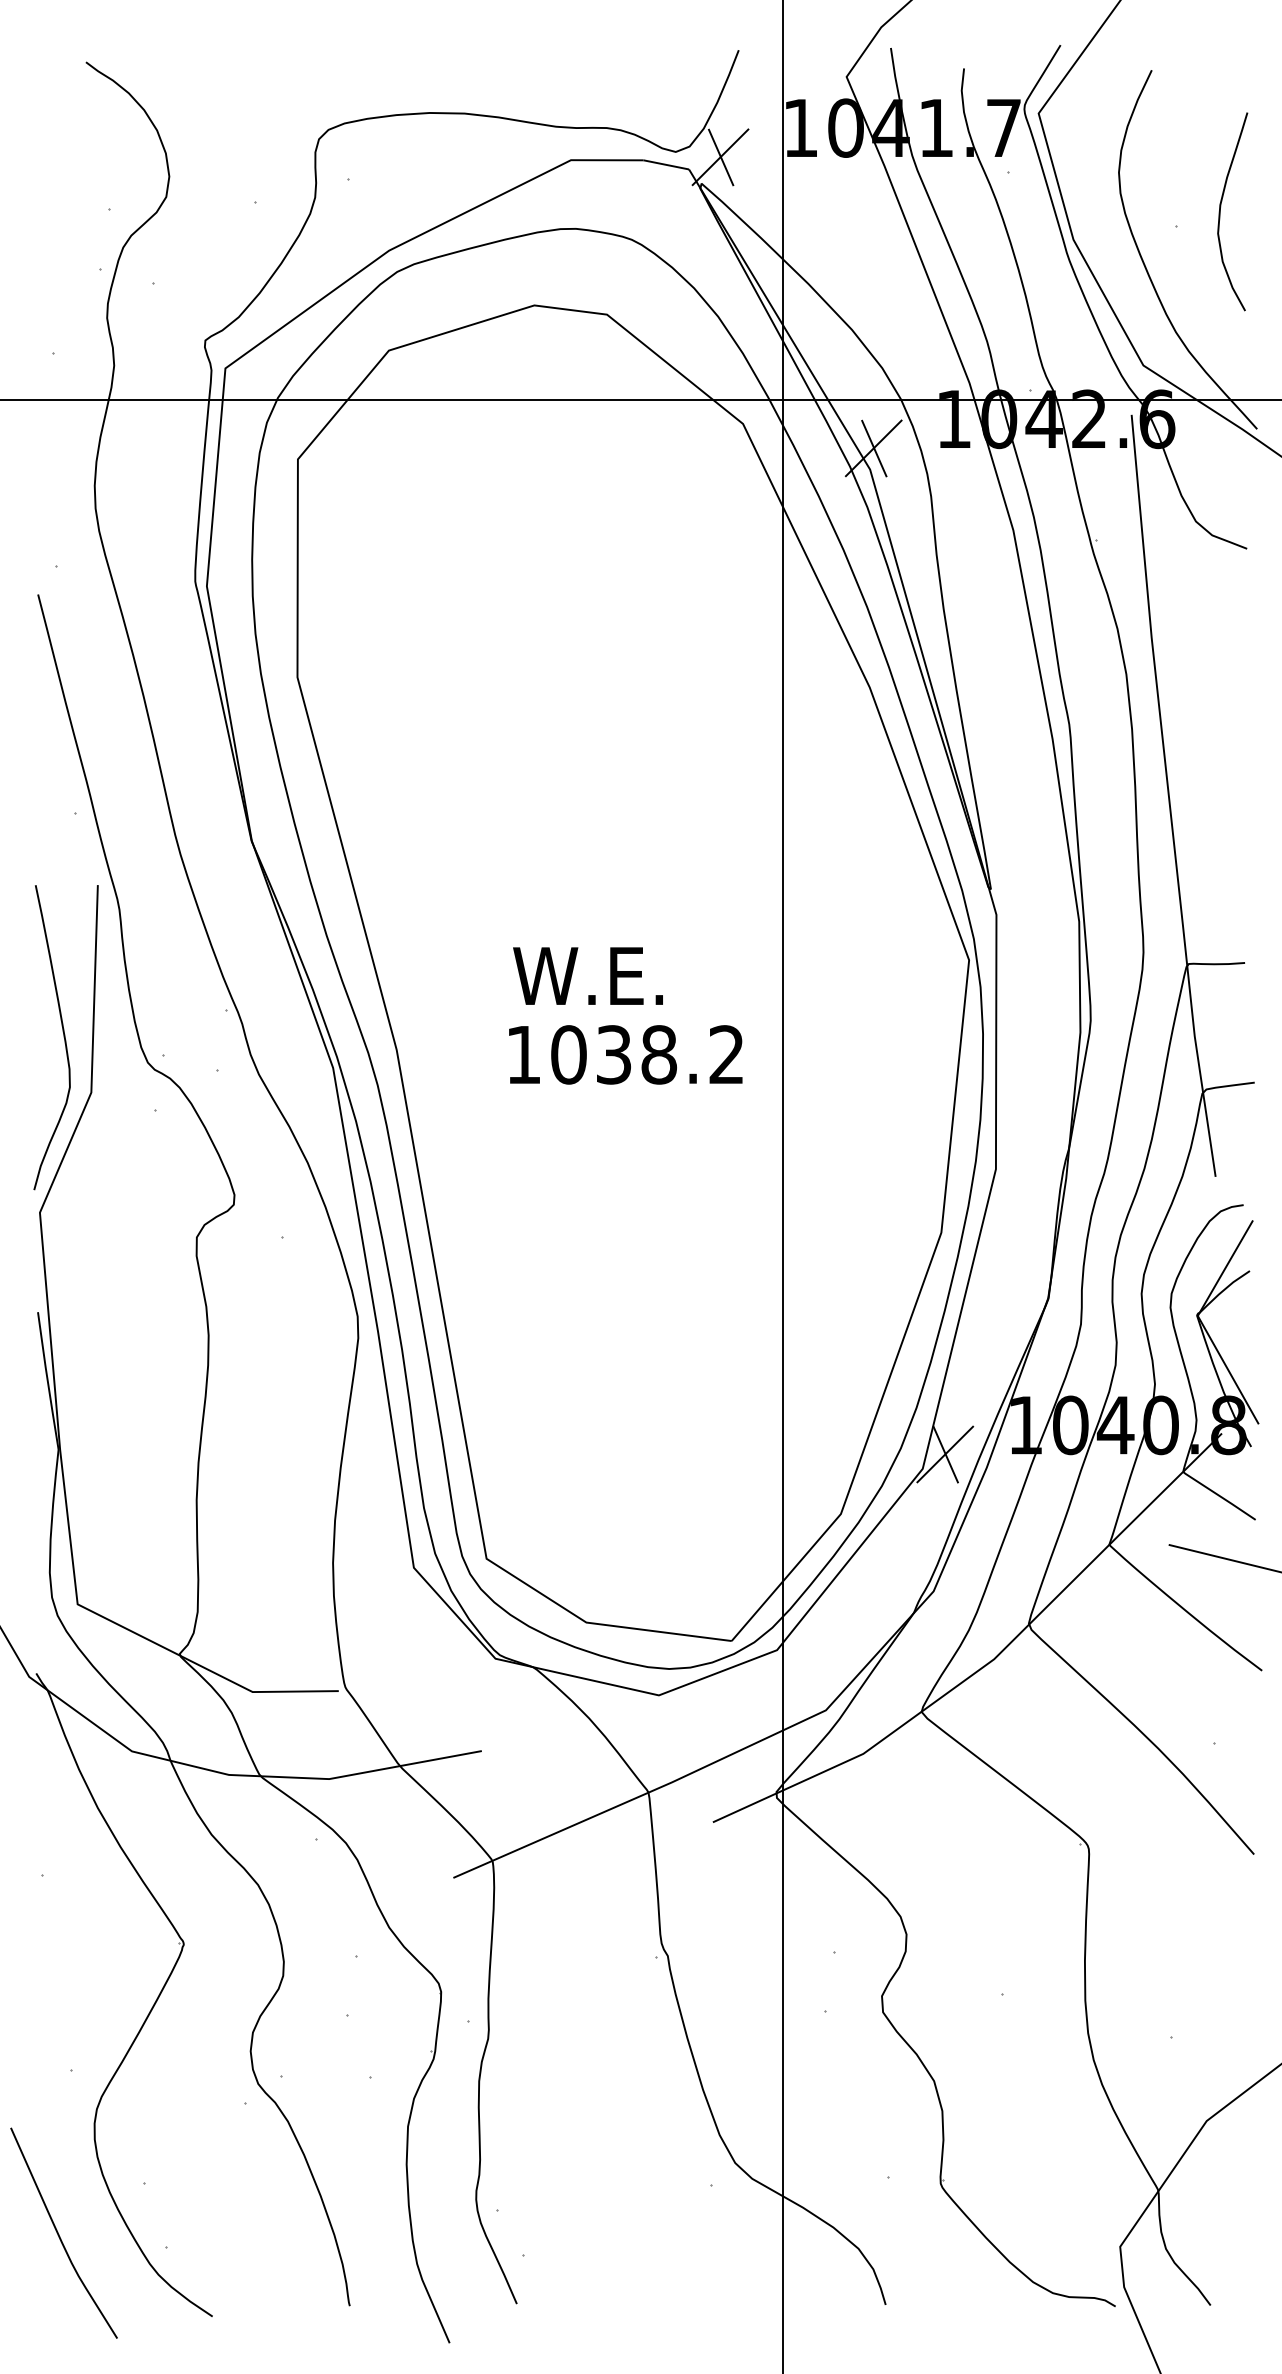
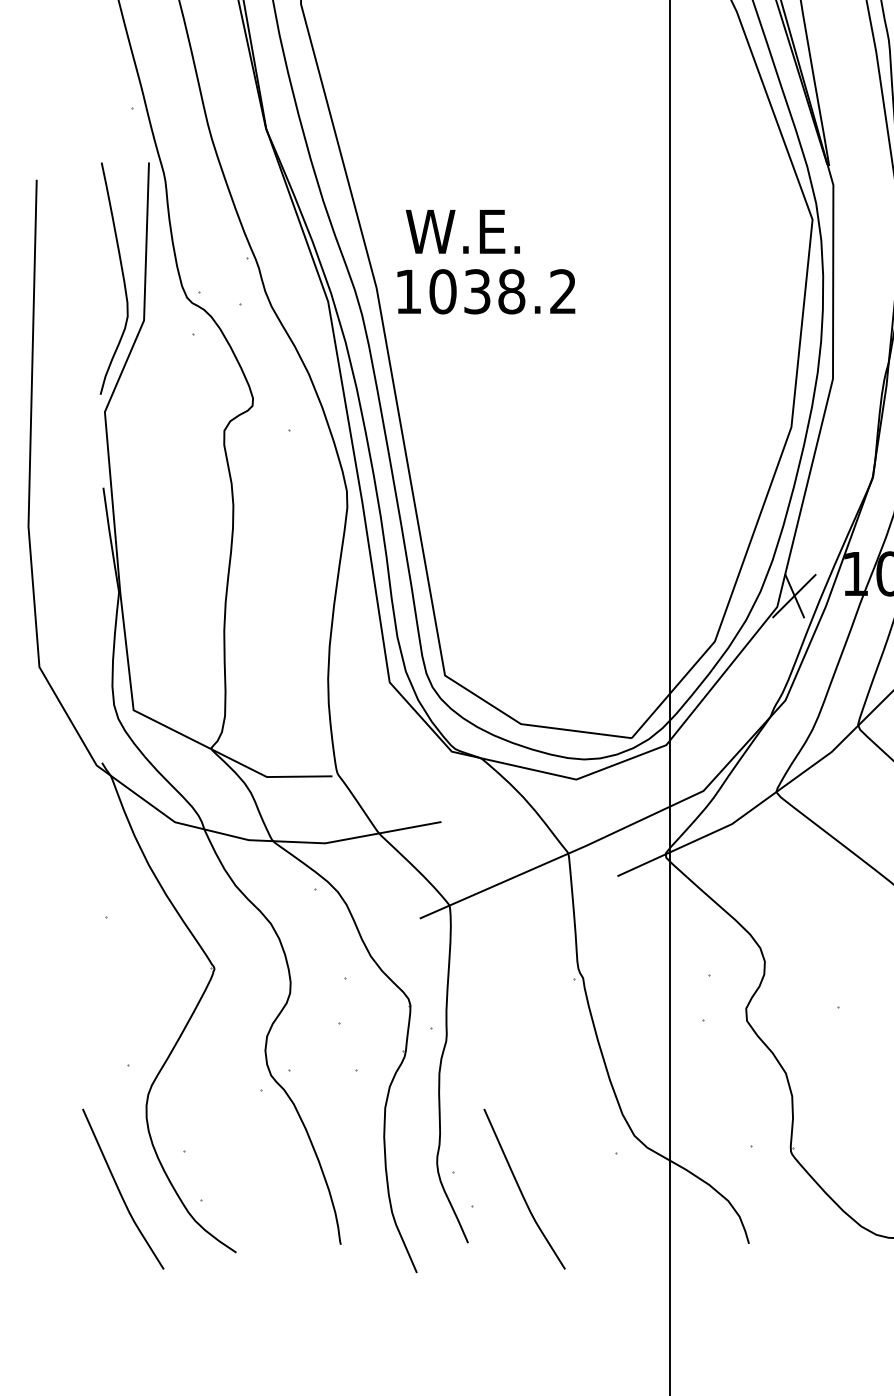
text: (587, 975) -> (462, 231), moved
text: (625, 1054) -> (486, 291), moved
curve: (586, 2234) -> (521, 1190), added

